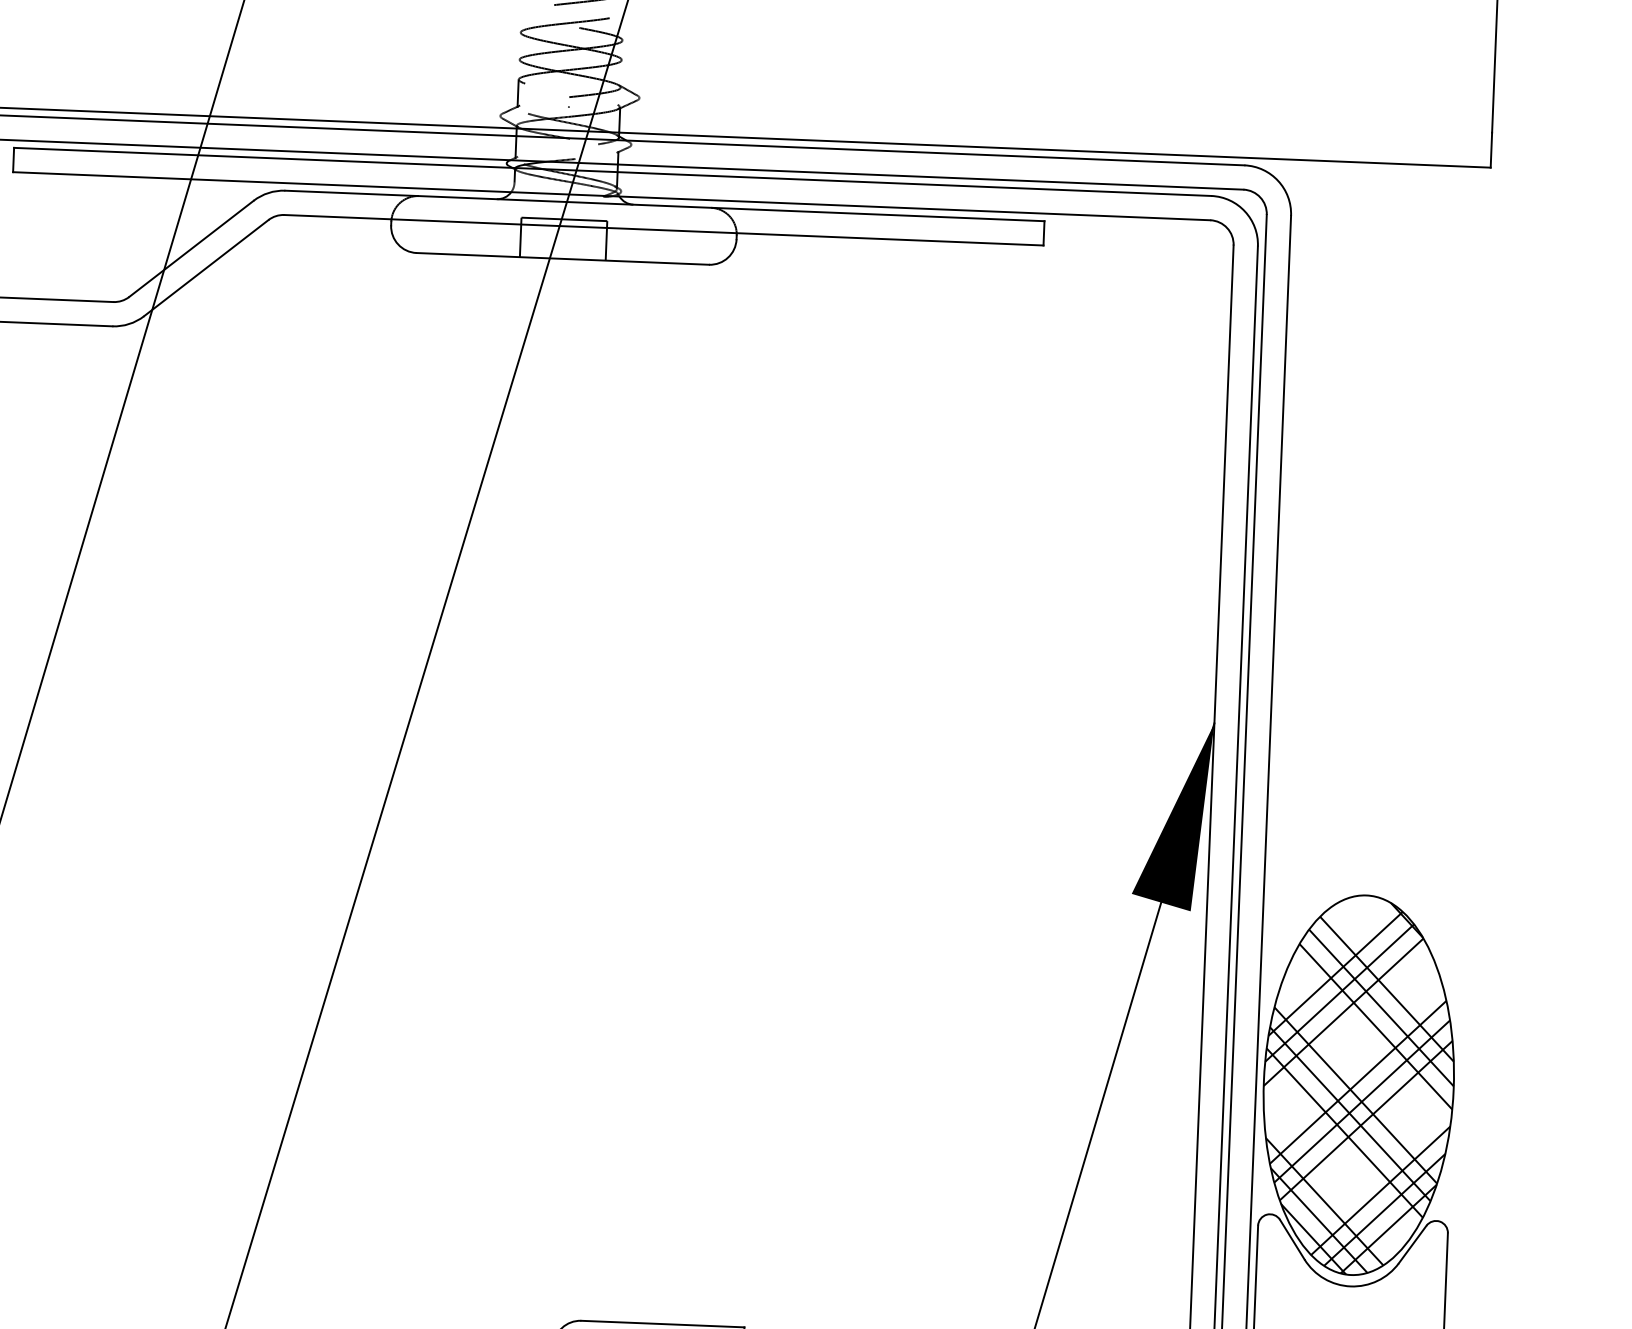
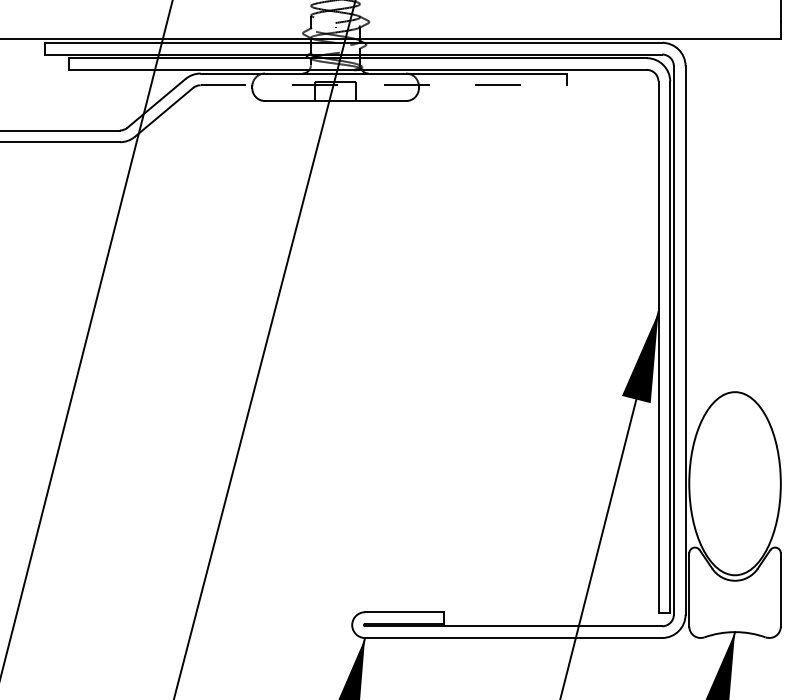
line: (665, 230) -> (384, 85), solid -> dashed
hatch: (1357, 1088) -> (734, 485), removed

